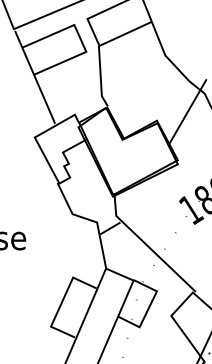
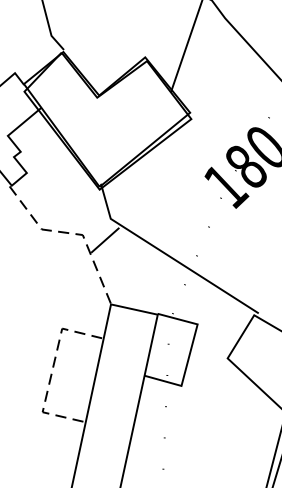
line: (90, 220) -> (71, 233), solid -> dashed
line: (62, 302) -> (53, 370), solid -> dashed

